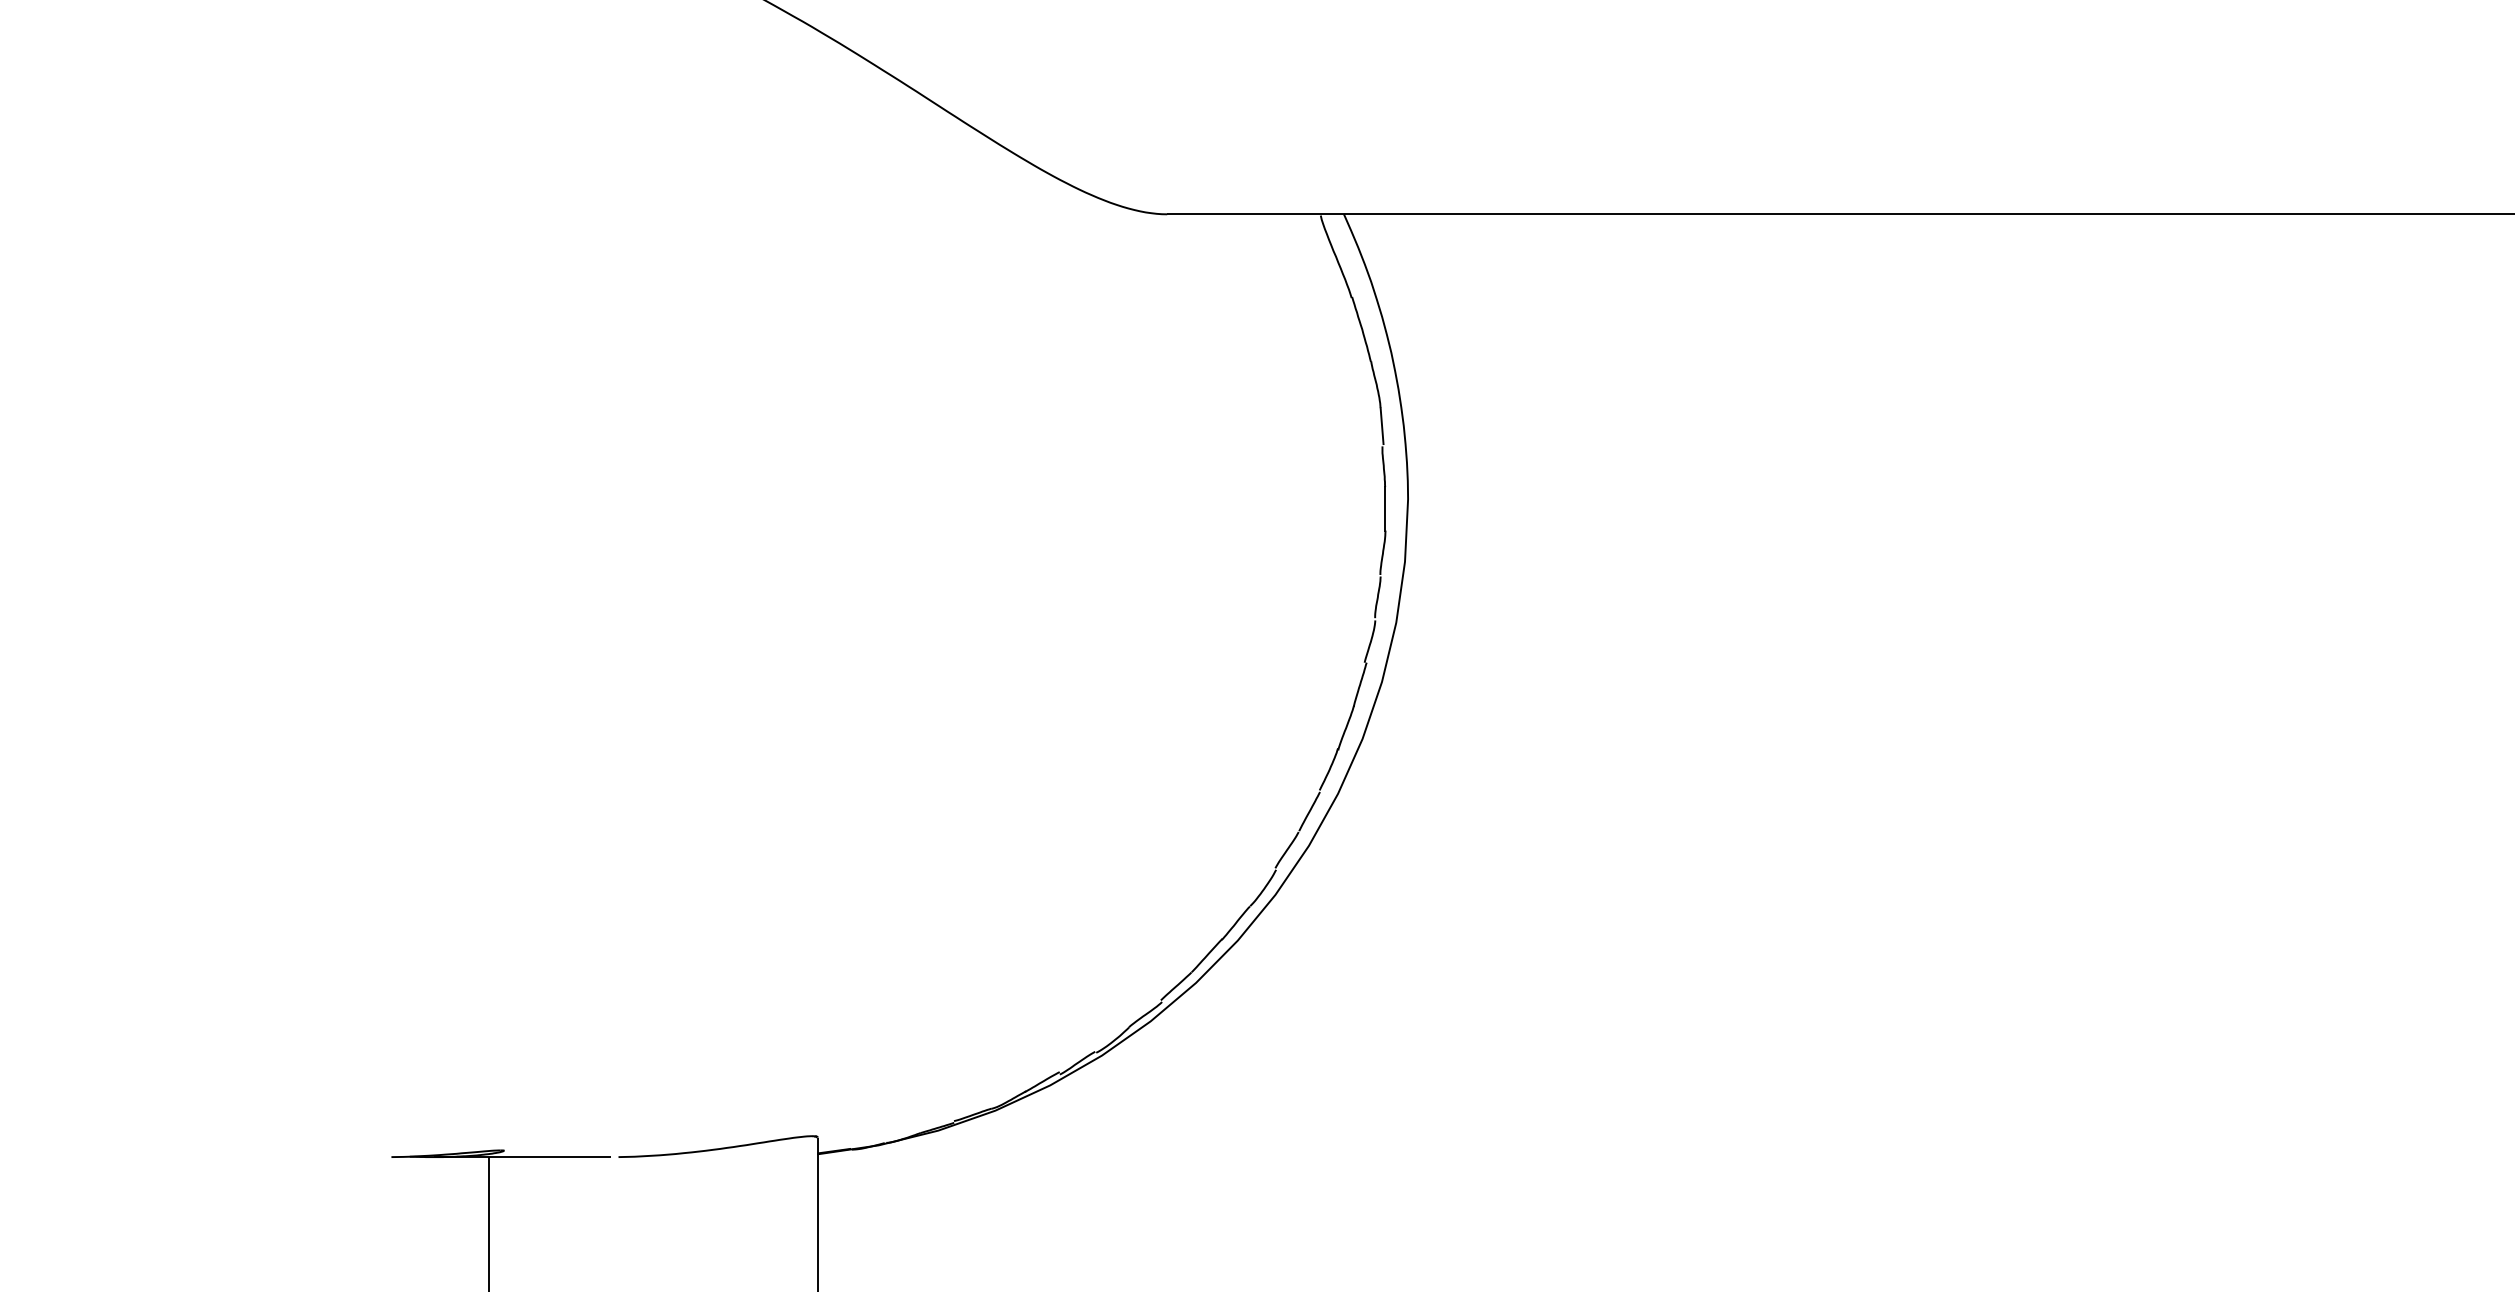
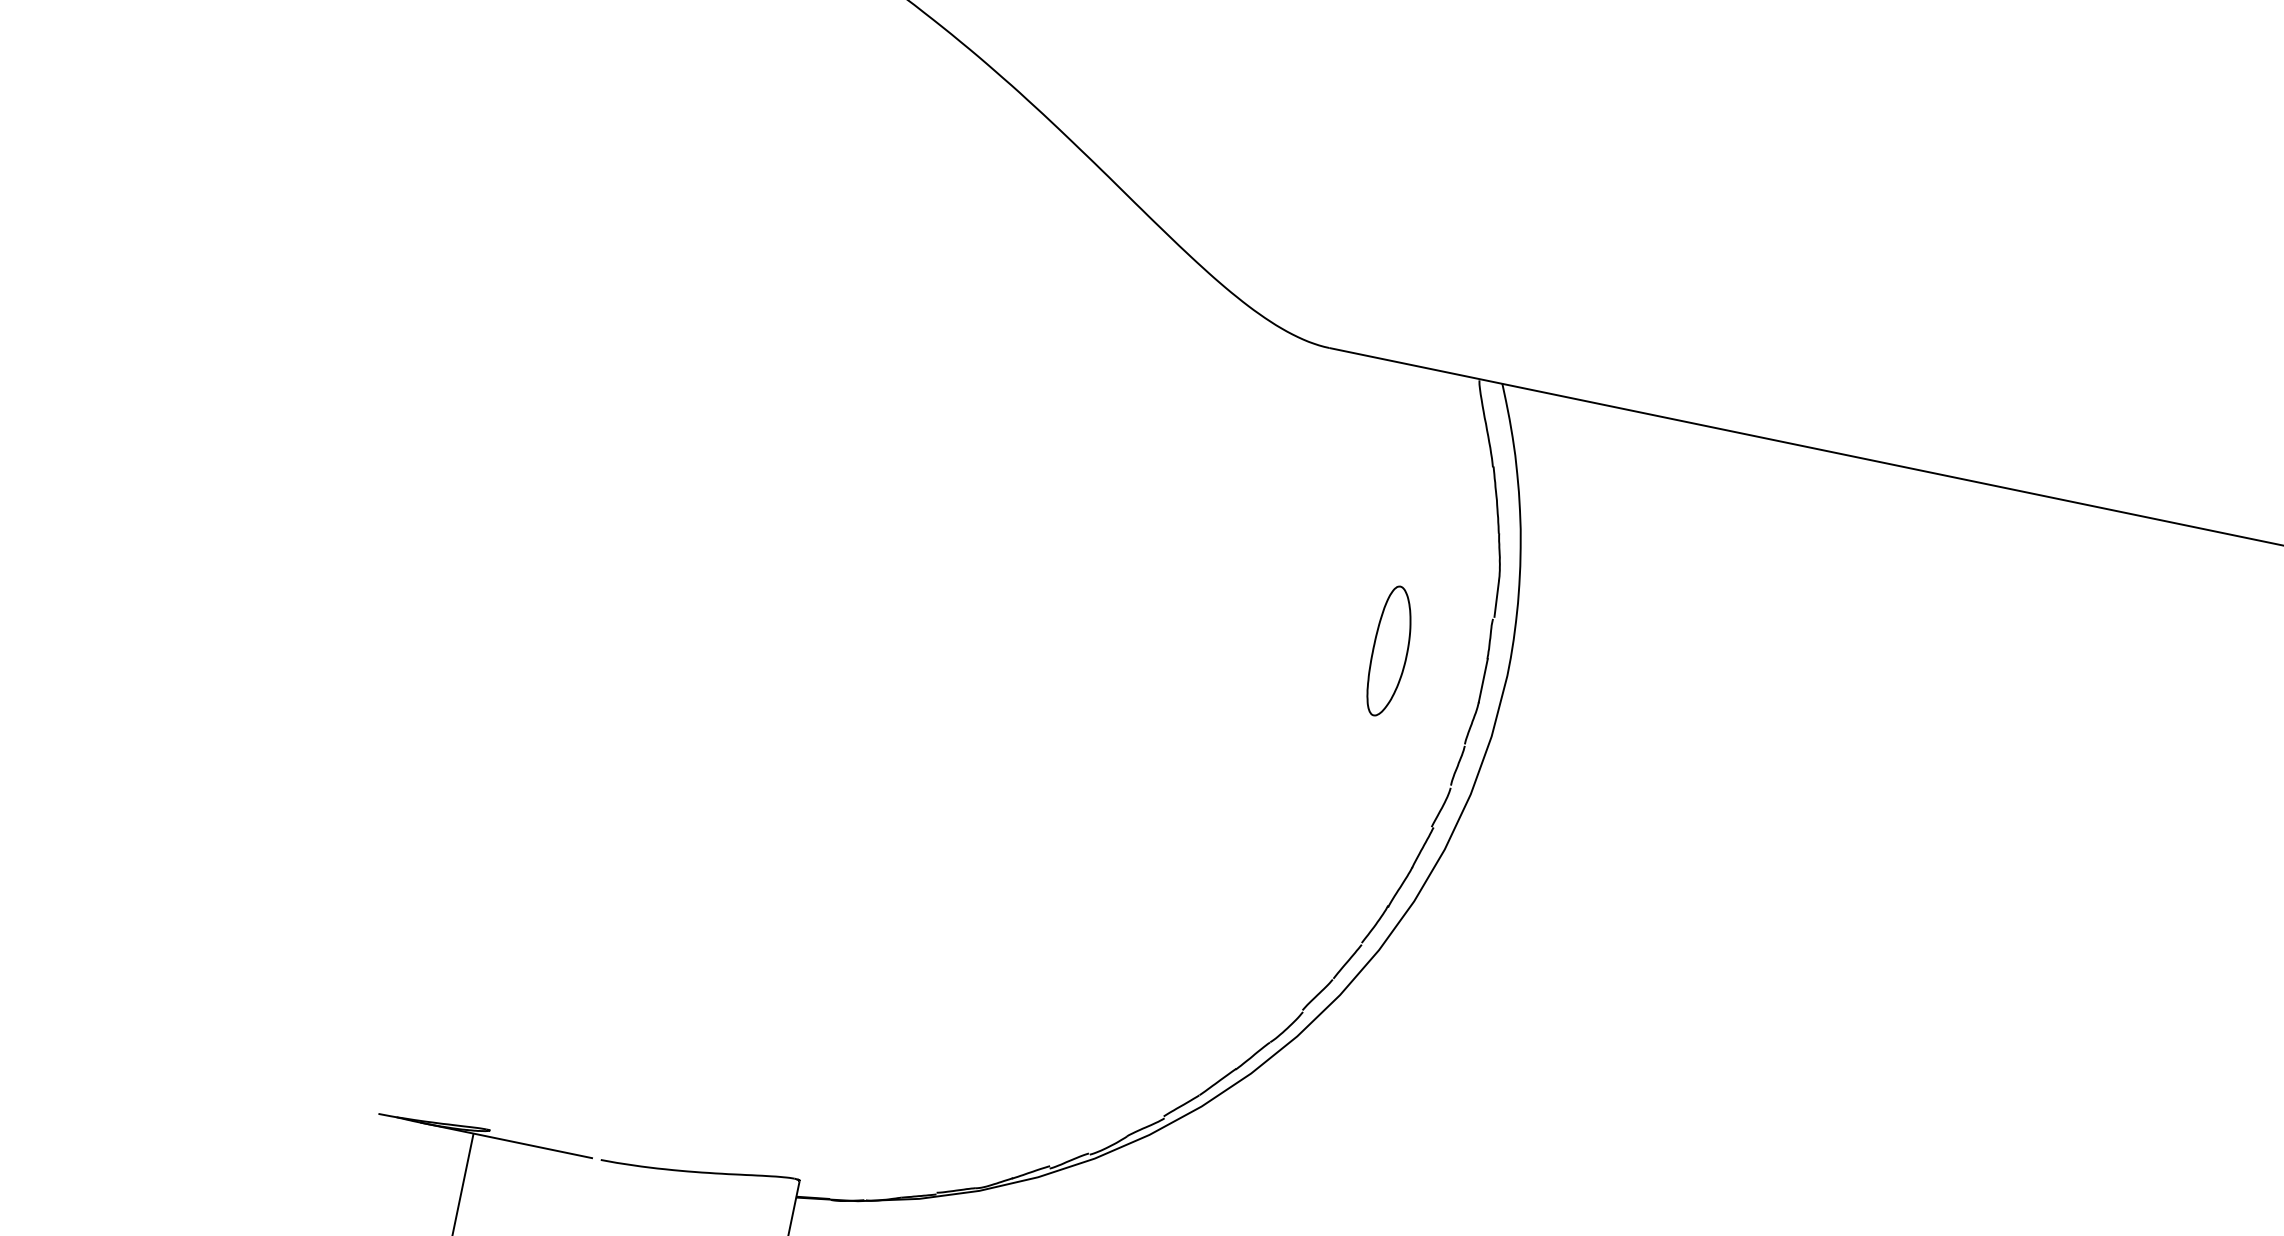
part: (1288, 498) -> (1390, 650), added

